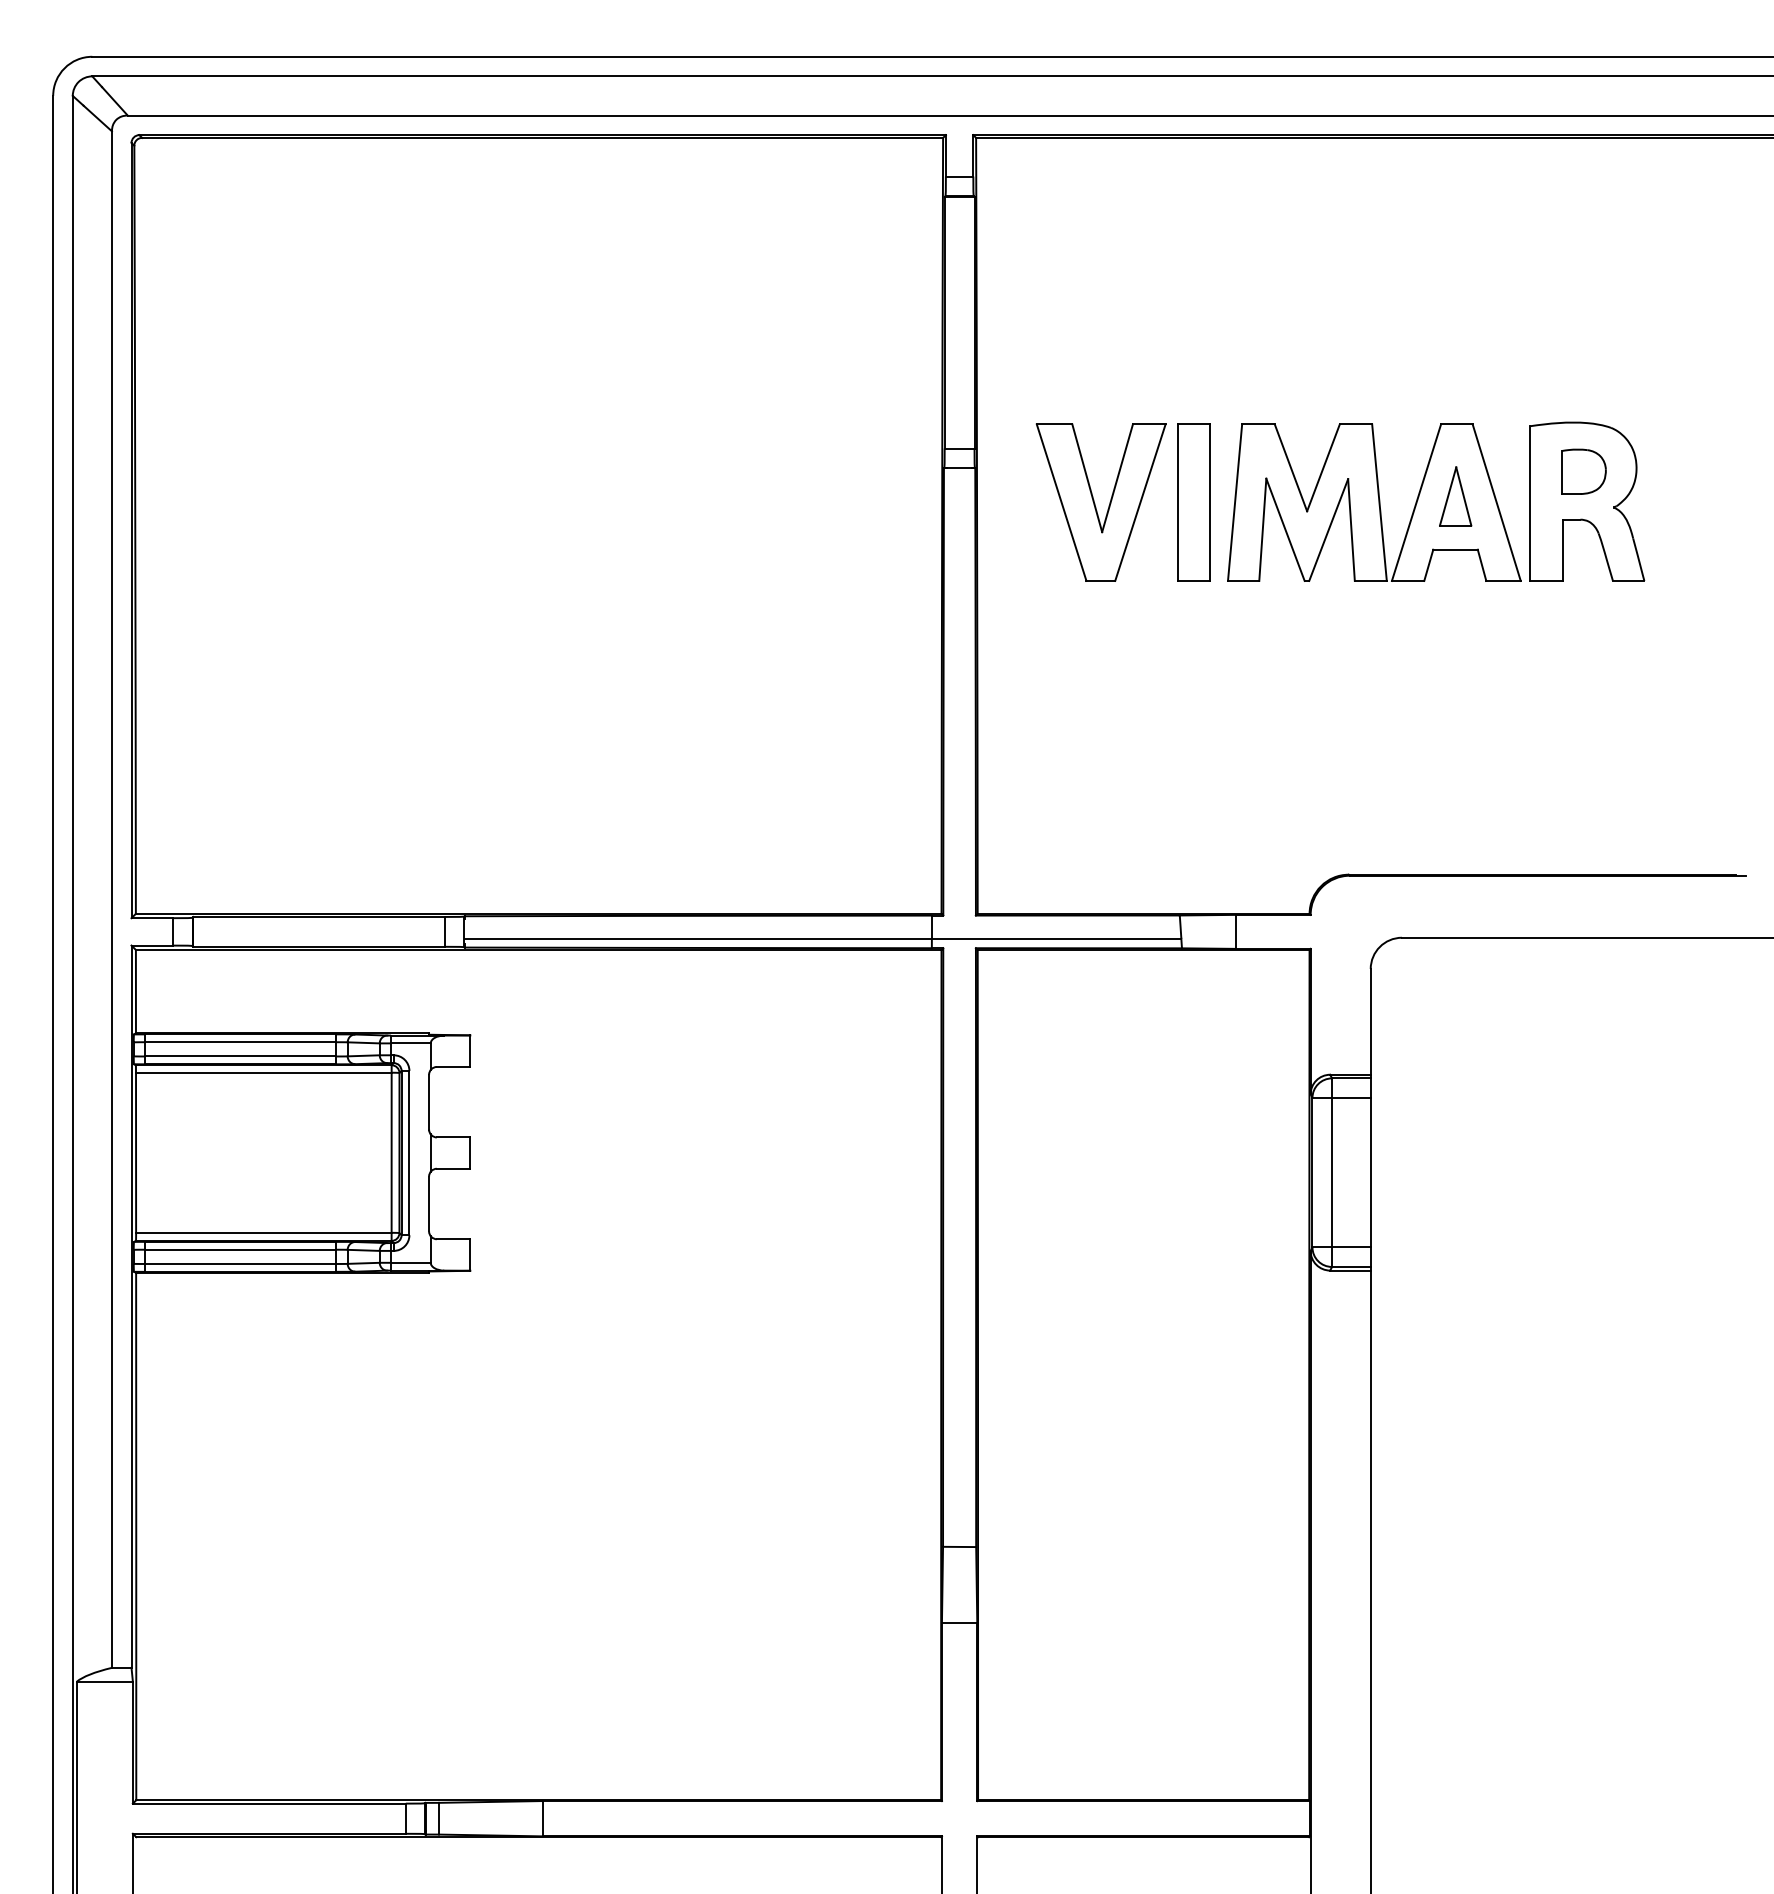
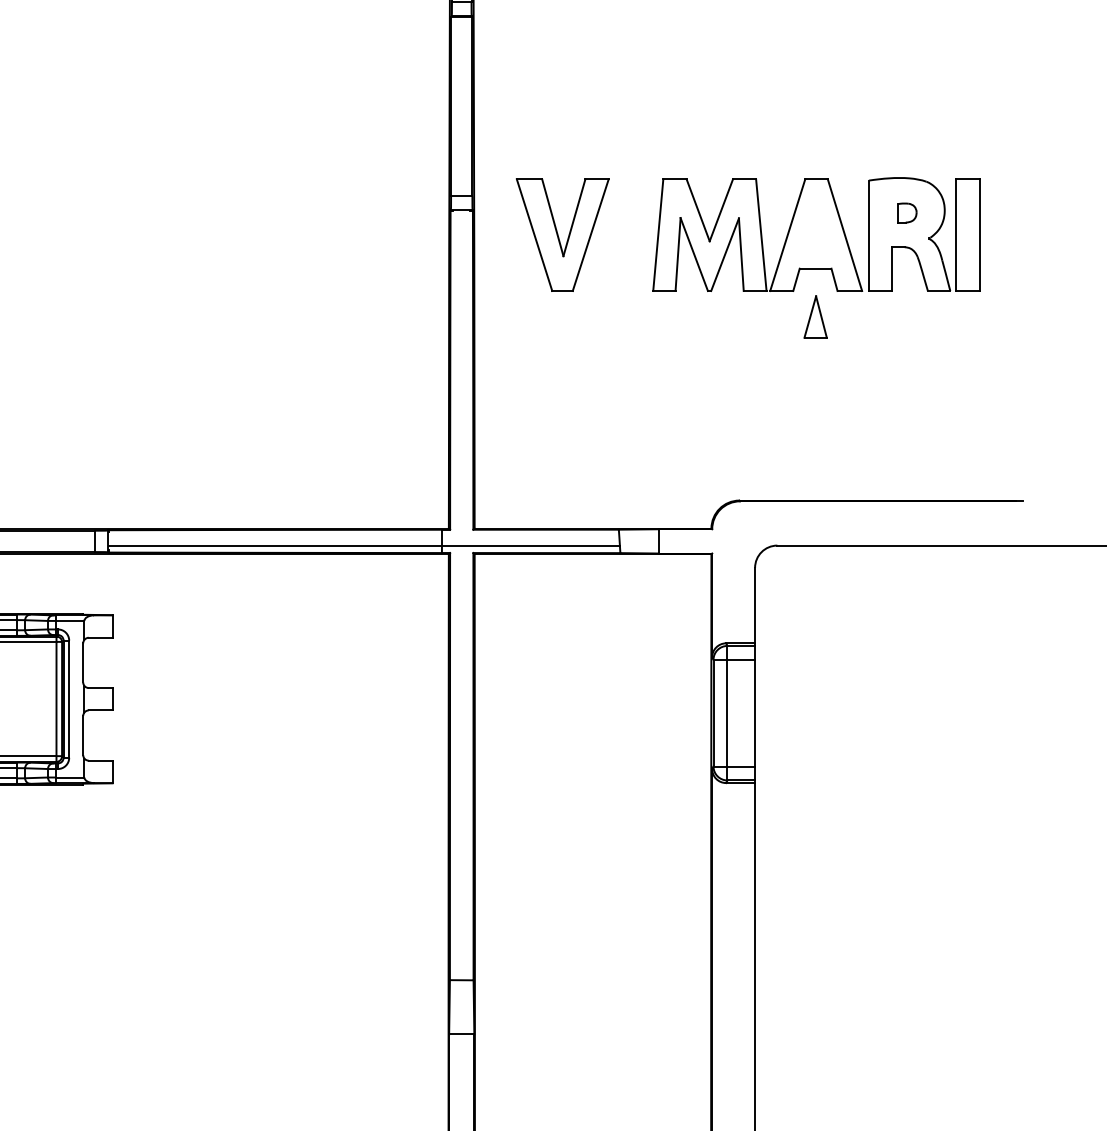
part: (1583, 471) -> (906, 212), size x0.6
part: (1455, 496) -> (815, 317), moved
part: (1193, 502) -> (967, 235), moved

